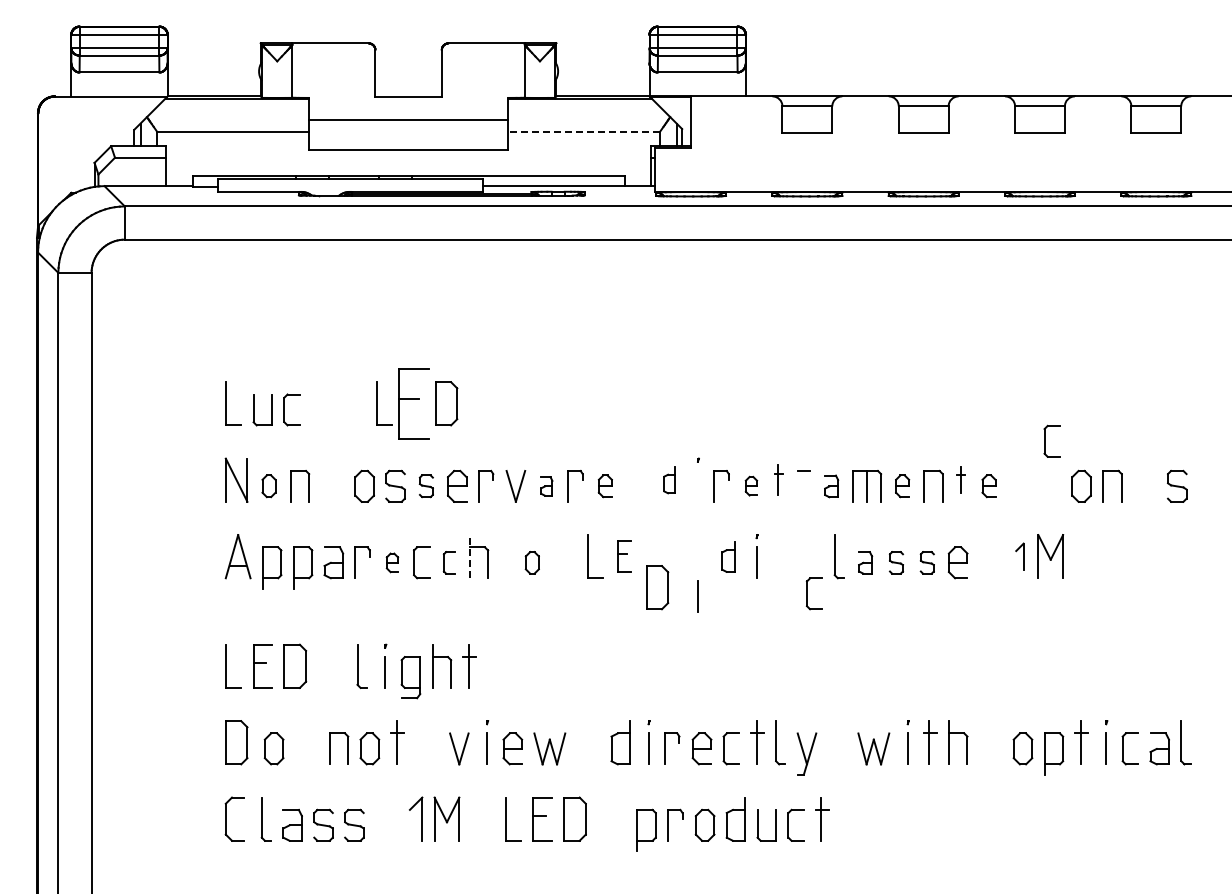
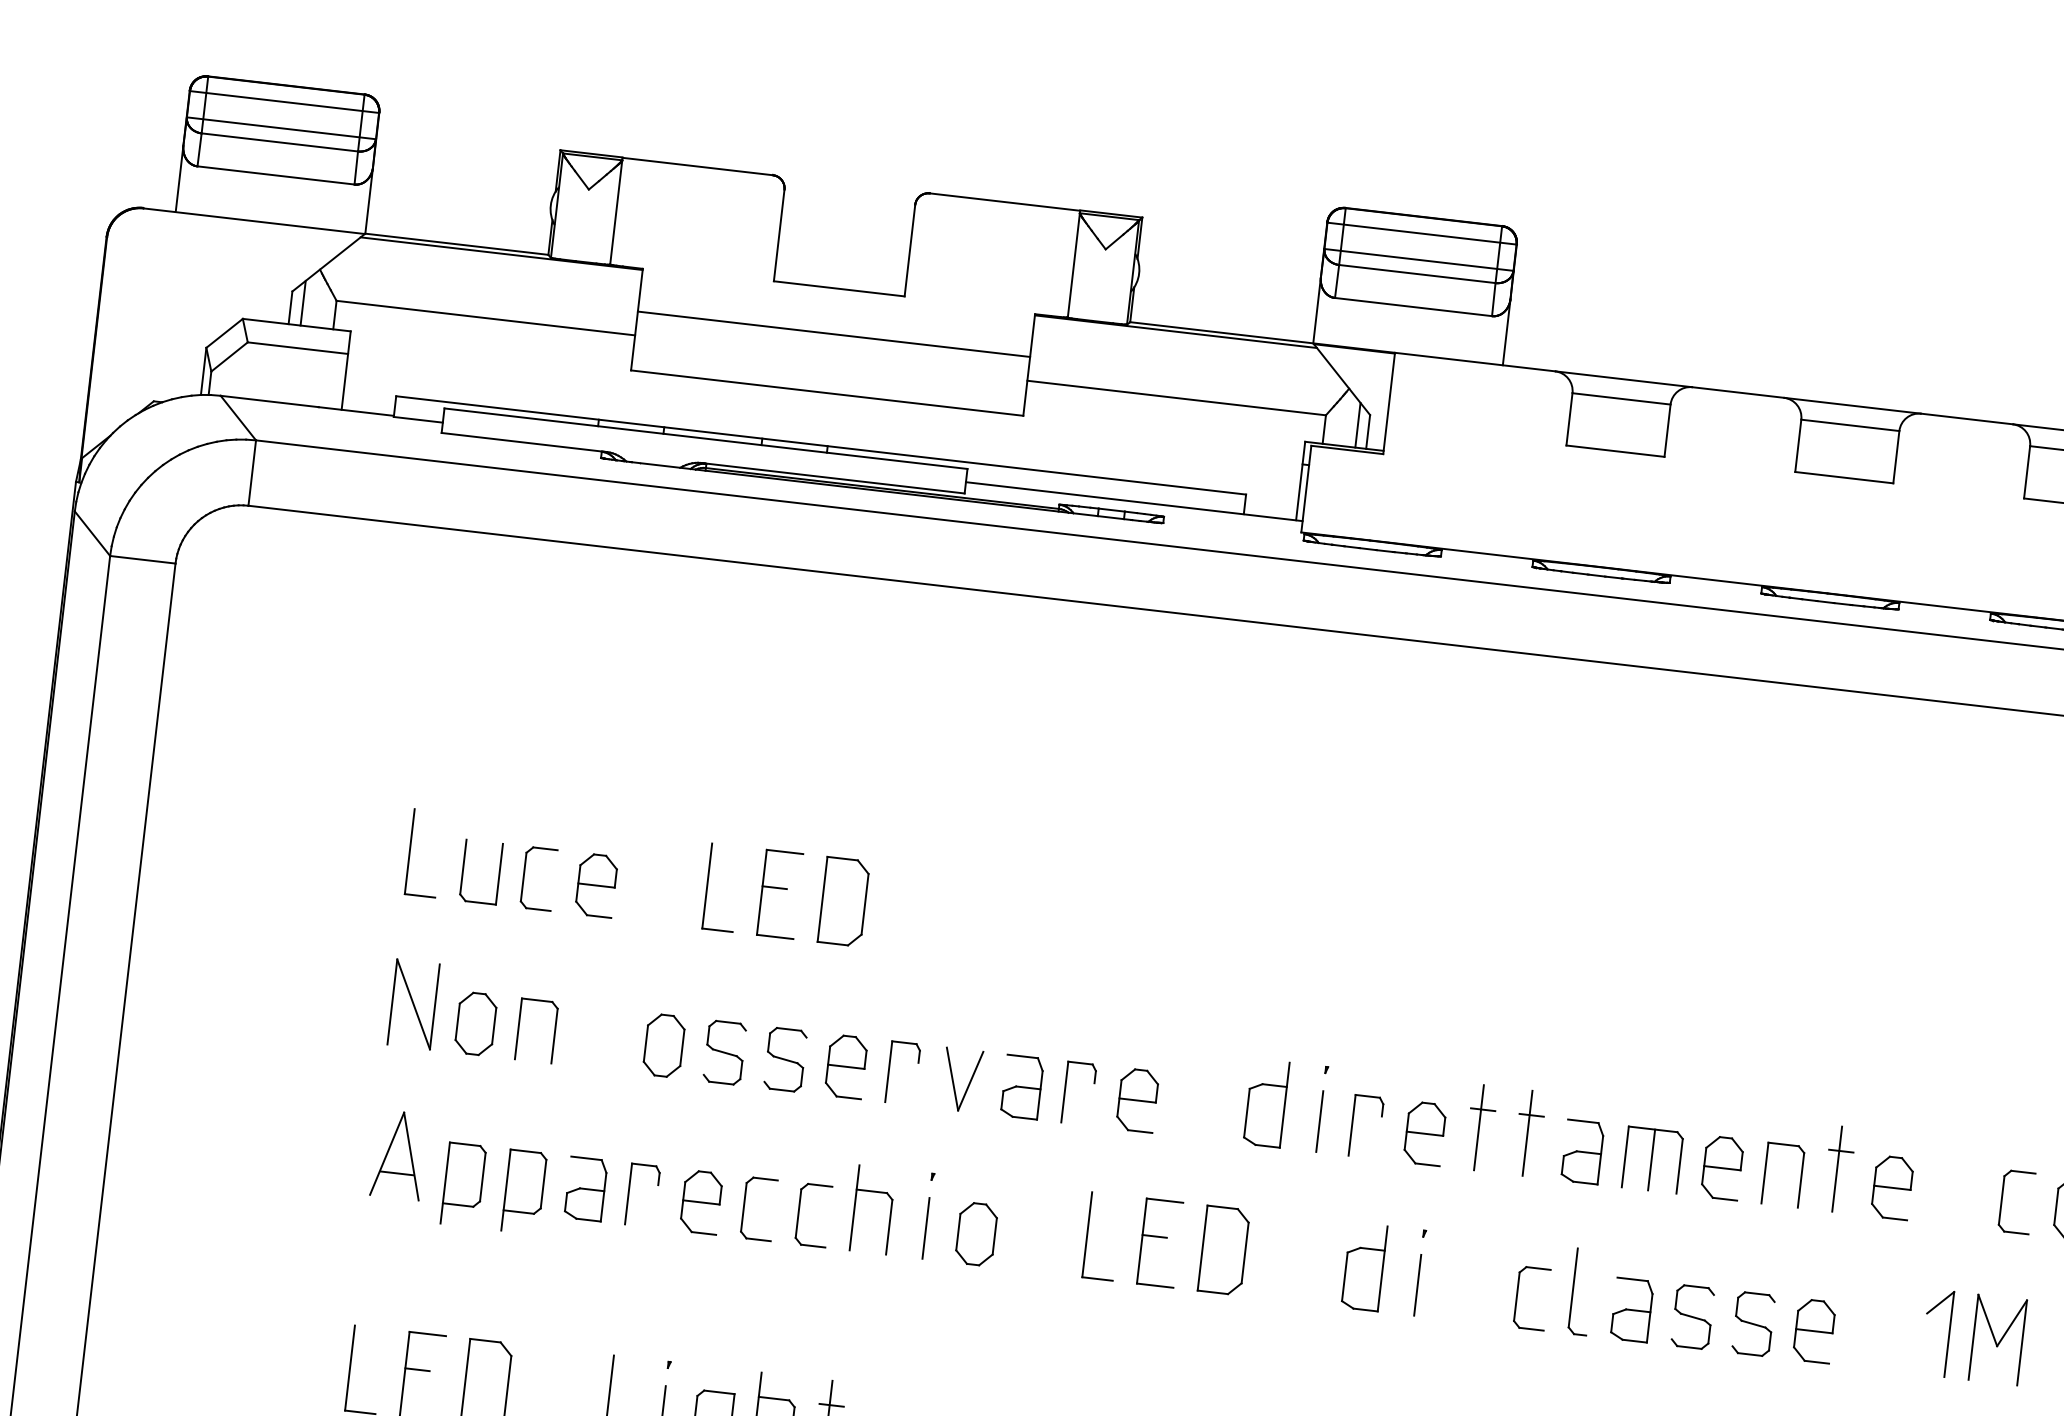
line: (584, 131) -> (1177, 397), dashed -> solid
part: (413, 403) -> (779, 893), size x0.62
part: (321, 409) -> (596, 884), added
part: (1051, 440) -> (2015, 1200), moved
line: (802, 479) -> (1527, 1131), added
part: (669, 480) -> (1265, 1103), size x1.67
part: (778, 480) -> (1479, 1128), size x1.43
part: (960, 480) -> (1837, 1169), size x1.67
part: (268, 485) -> (475, 1022), size x1.43
part: (426, 485) -> (785, 1058), size x1.43
part: (605, 485) -> (1138, 1098), size x1.43
part: (751, 485) -> (1425, 1131), size x1.67
part: (902, 485) -> (1722, 1166), size x1.43
part: (988, 485) -> (1891, 1185), size x1.43
part: (546, 486) -> (1021, 1087), size x1.67
part: (831, 486) -> (1582, 1152), size x1.43
line: (469, 556) -> (854, 1207), dashed -> solid
part: (506, 556) -> (927, 1215), added
part: (624, 556) -> (1159, 1242), size x1.43
part: (728, 556) -> (1363, 1266), size x1.43
part: (1019, 556) -> (1936, 1332), size x1.67
part: (392, 562) -> (701, 1201), size x1.67
part: (448, 562) -> (811, 1214), size x1.43
part: (532, 562) -> (976, 1233), size x1.43
part: (865, 562) -> (1632, 1309), size x1.43
part: (896, 562) -> (1693, 1316), size x1.43
part: (927, 562) -> (1754, 1323), size x1.43
part: (657, 587) -> (1224, 1250), moved
part: (813, 593) -> (1529, 1297), moved
line: (697, 596) -> (1318, 1121), moved

